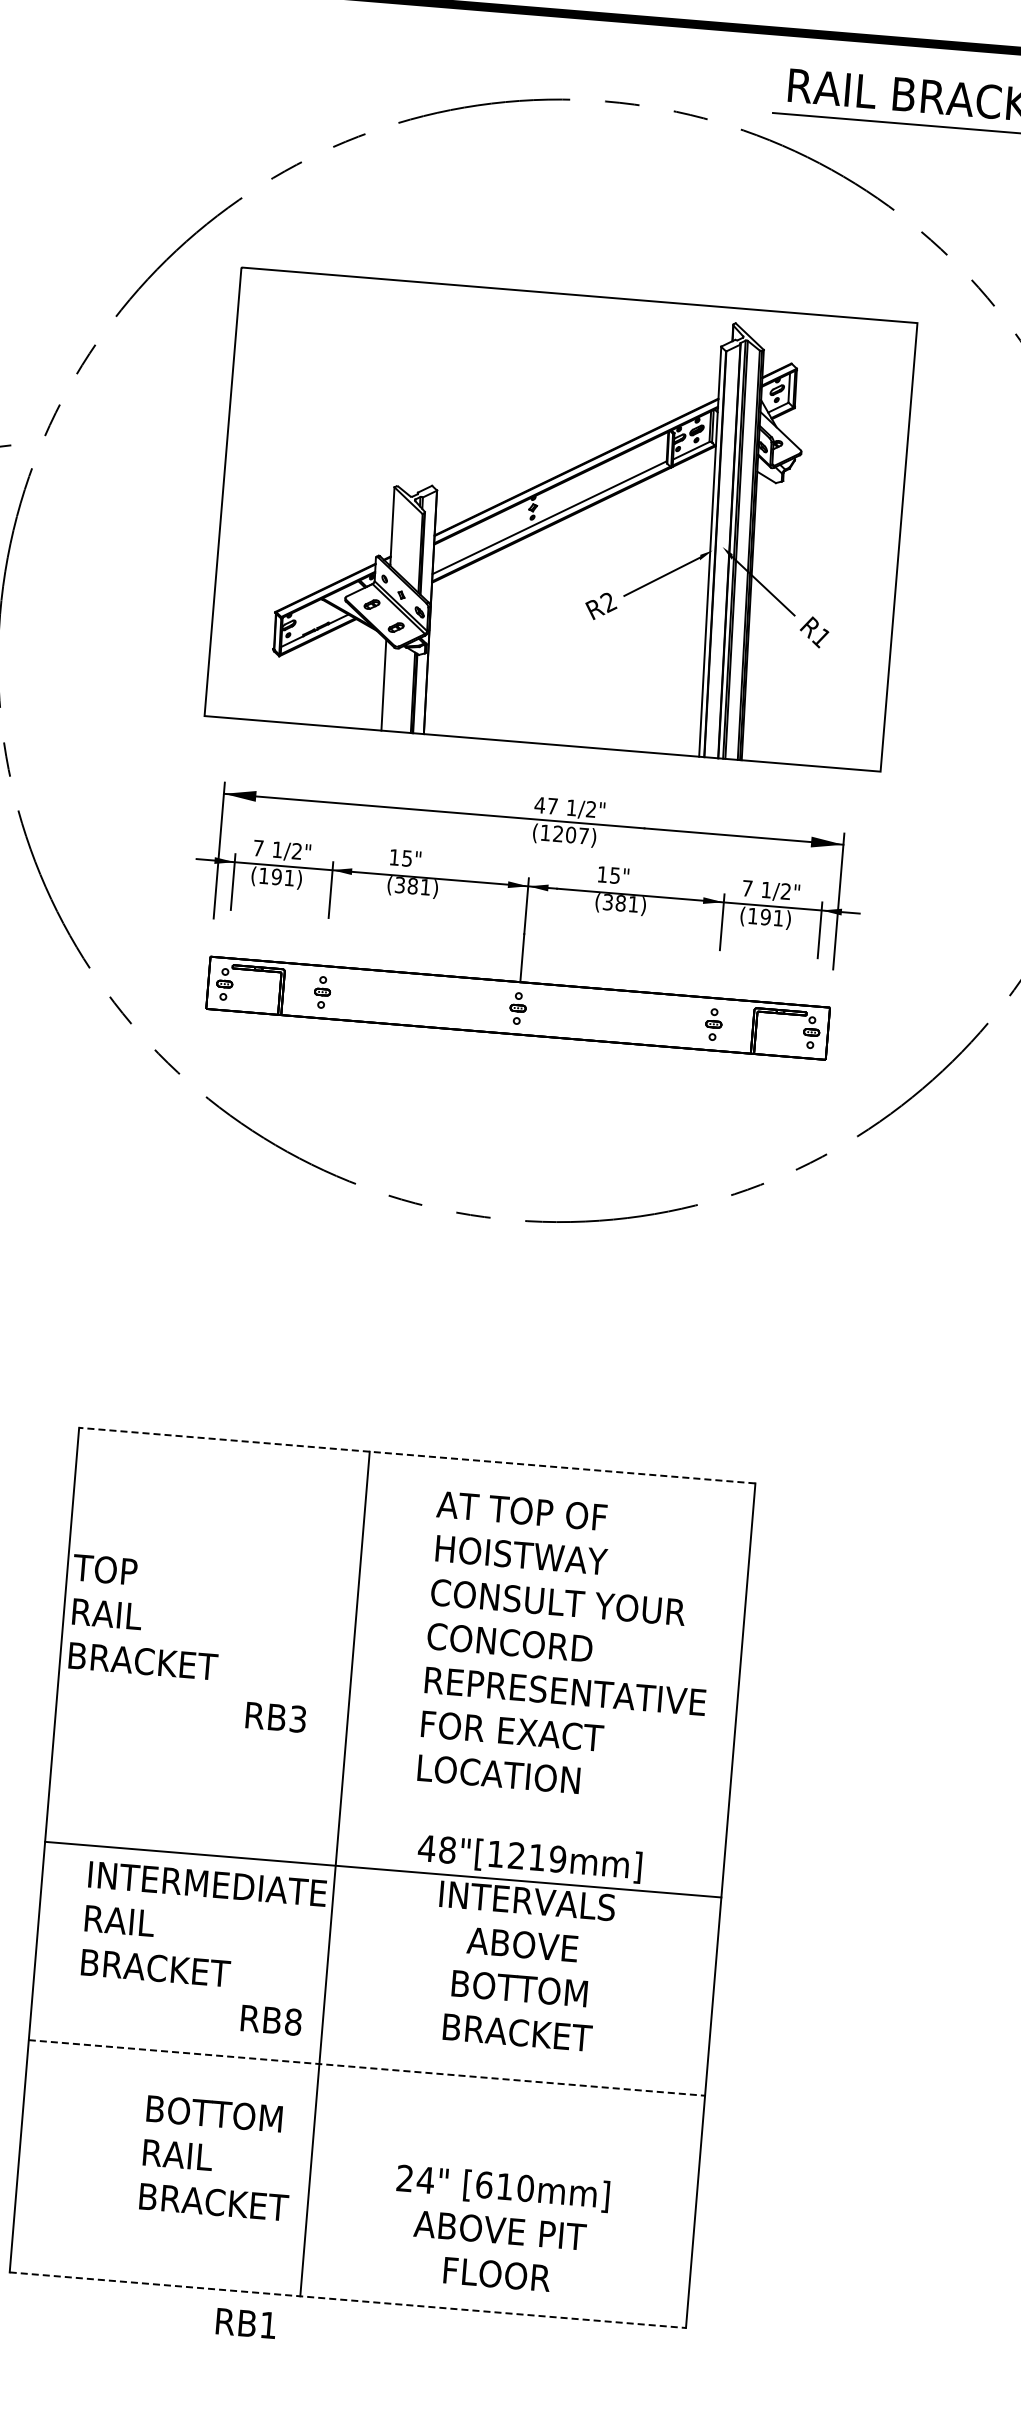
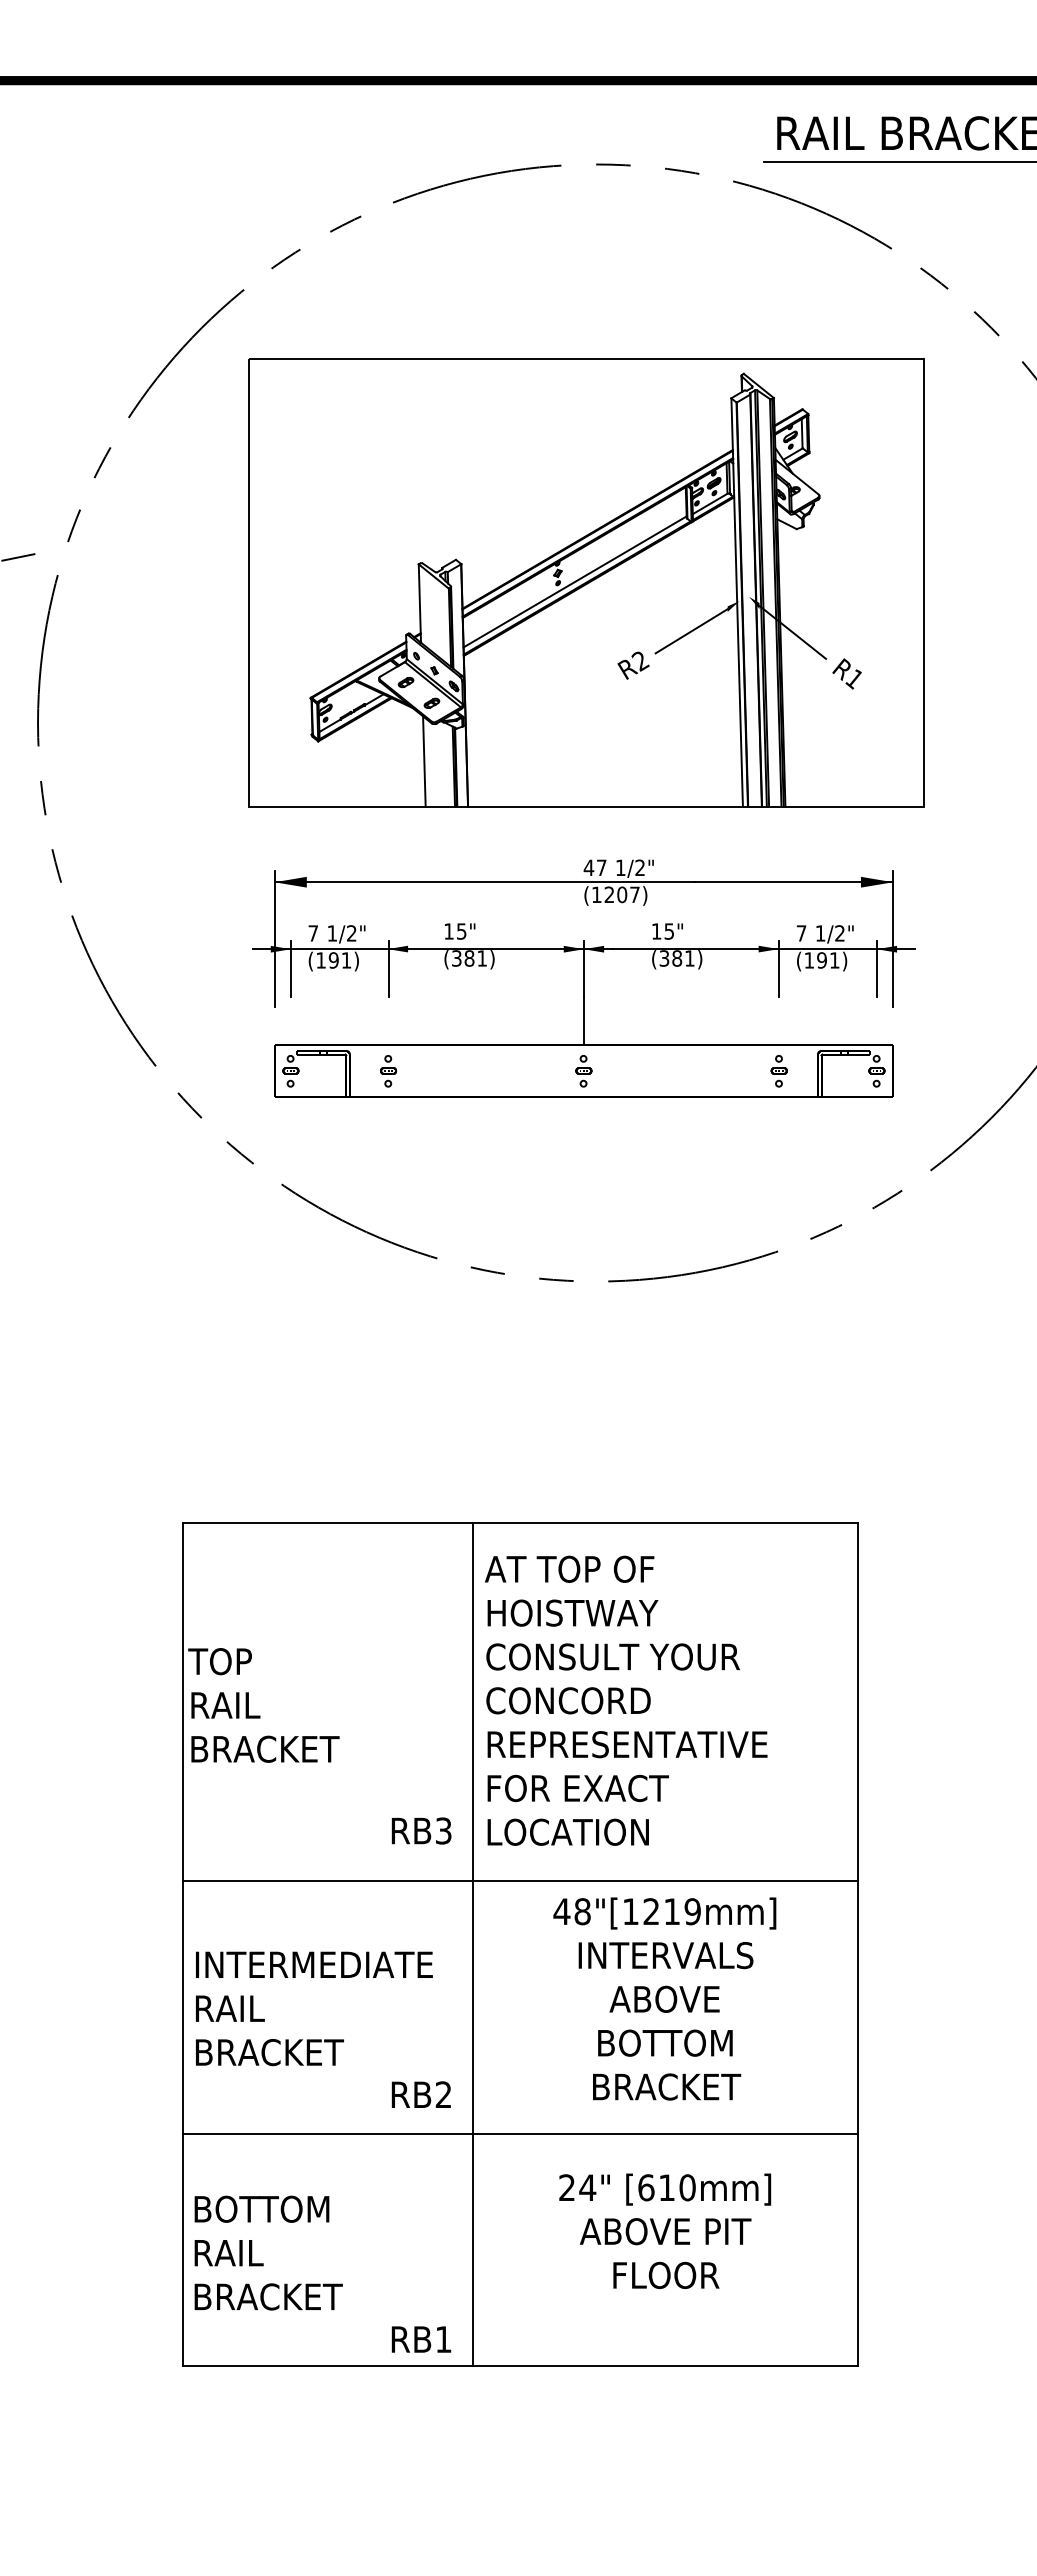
line: (417, 1455) -> (520, 1522), dashed -> solid
text: (568, 1647) -> (626, 1700), moved
text: (275, 1716) -> (421, 1830), moved
line: (382, 1869) -> (519, 1881), moved
text: (204, 1927) -> (314, 2008), moved
text: (293, 2021) -> (443, 2094), RB8 -> RB2
line: (367, 2068) -> (520, 2134), dashed -> solid
text: (217, 2157) -> (268, 2252), moved
text: (500, 2229) -> (665, 2230), moved
line: (347, 2300) -> (520, 2366), dashed -> solid
text: (246, 2323) -> (421, 2339), moved

